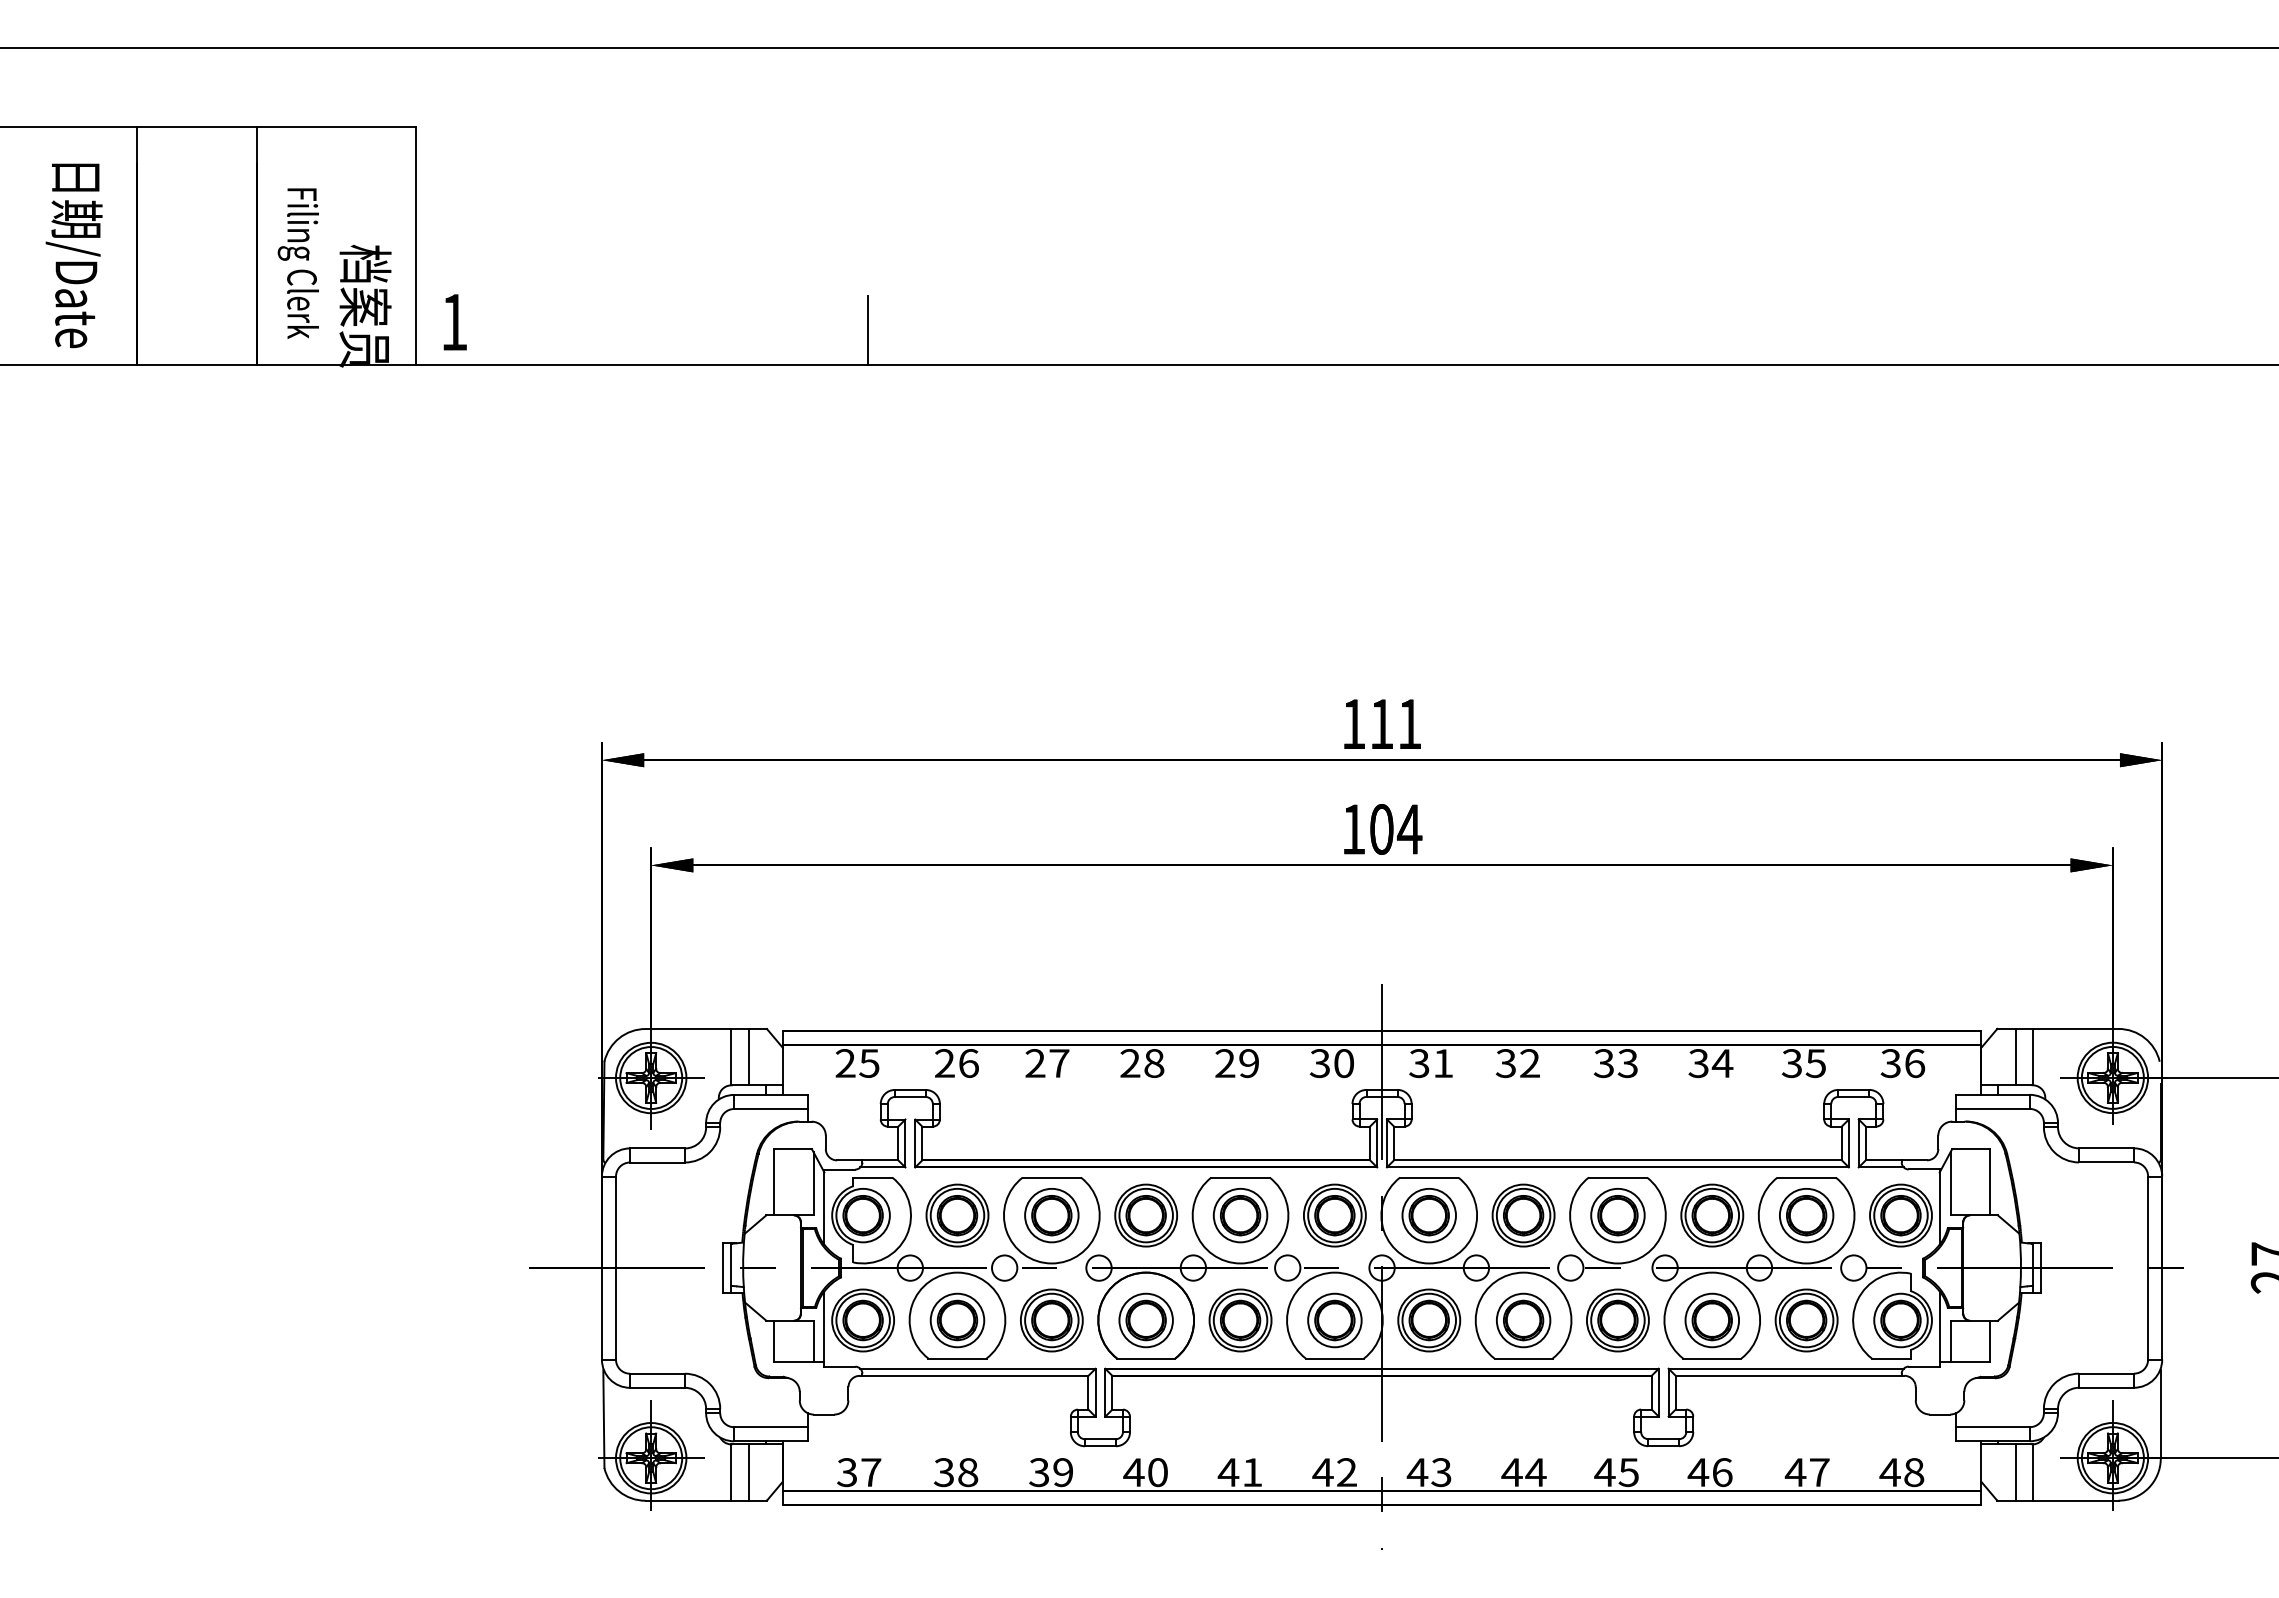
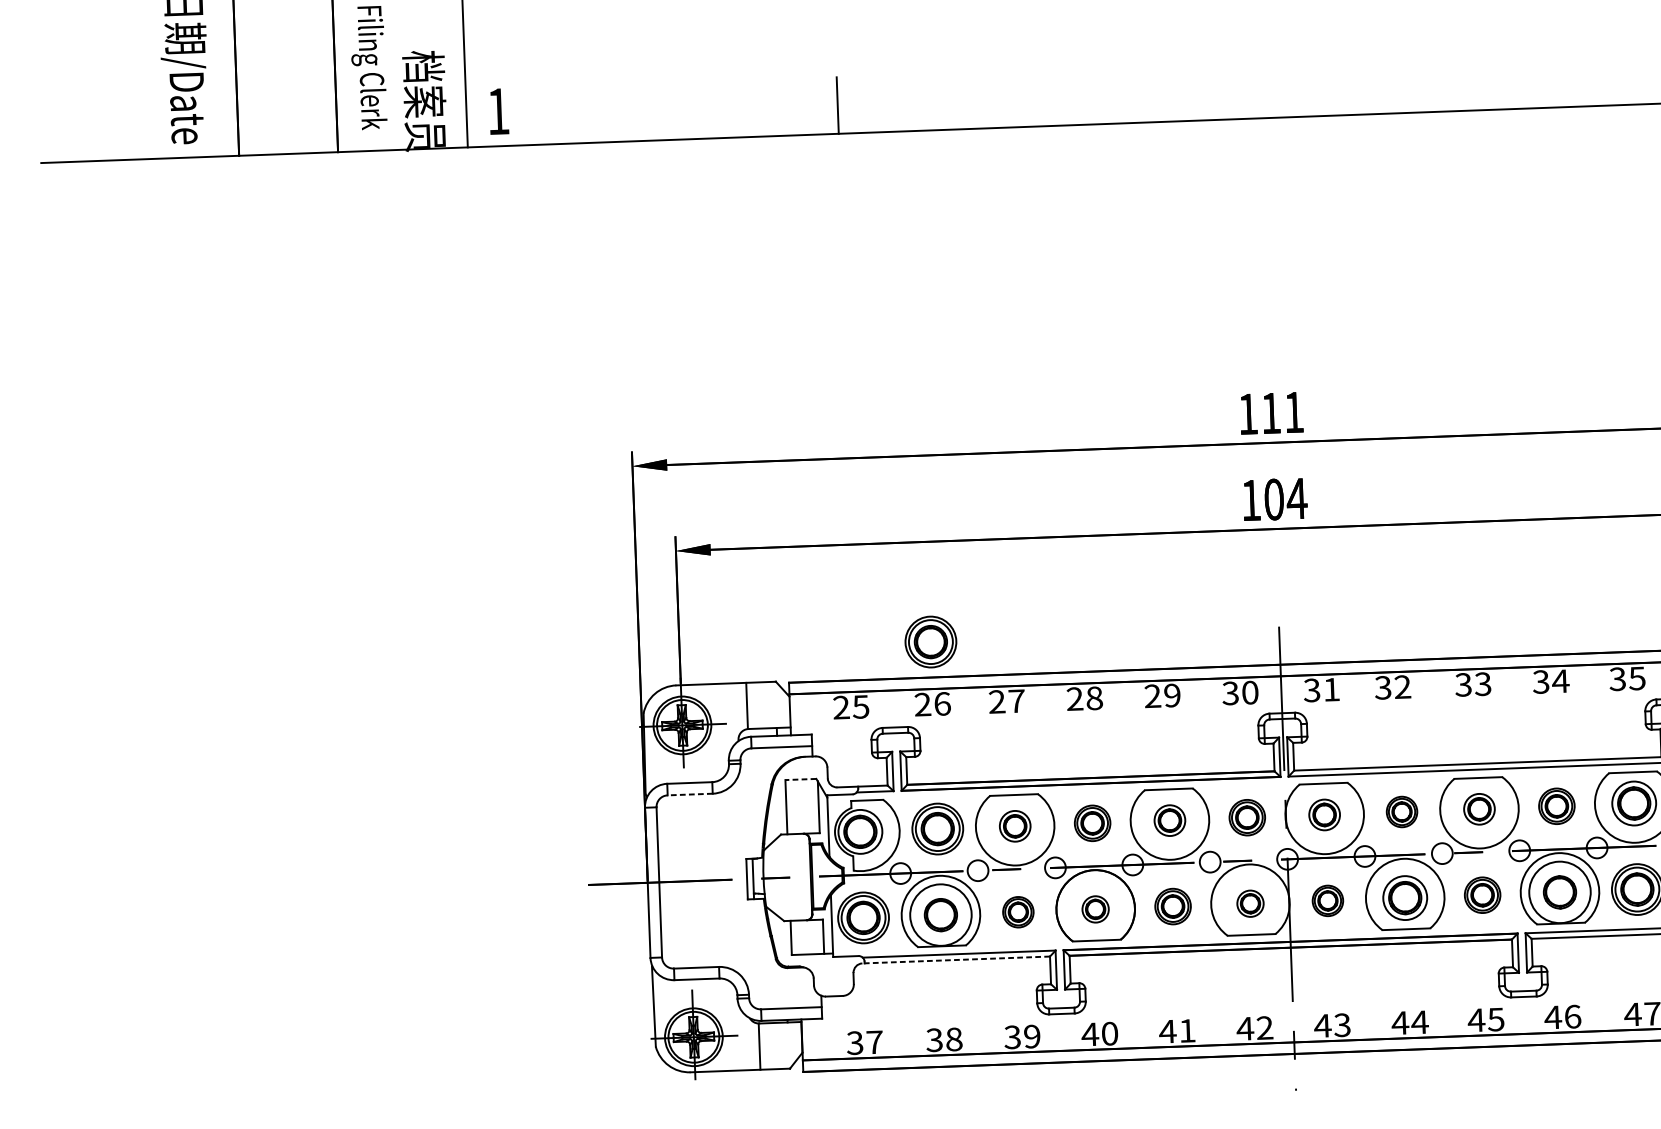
part: (957, 987) -> (930, 641), added
line: (748, 1057) -> (761, 705), removed
line: (793, 1149) -> (801, 779), solid -> dashed
line: (657, 1162) -> (690, 794), solid -> dashed
part: (1051, 1215) -> (1014, 826), size x0.7
part: (1146, 1215) -> (1092, 823), size x0.7
part: (1240, 1215) -> (1169, 820), size x0.7
part: (1334, 1215) -> (1246, 817), size x0.7
part: (1428, 1215) -> (1324, 814), size x0.7
part: (1523, 1215) -> (1401, 811), size x0.6
part: (1617, 1215) -> (1479, 809), size x0.7
part: (1712, 1215) -> (1557, 806), size x0.7
circle: (957, 1320) -> (940, 915), size x1.4
part: (1051, 1320) -> (1018, 912), size x0.6
part: (1145, 1320) -> (1095, 909), size x0.6
part: (1240, 1320) -> (1173, 906), size x0.7
part: (1334, 1320) -> (1250, 903), size x0.6
part: (1429, 1320) -> (1328, 900), size x0.6
part: (1617, 1320) -> (1482, 895), size x0.7
circle: (1712, 1320) -> (1560, 892), size x1.4
line: (973, 1375) -> (955, 959), solid -> dashed
line: (748, 1472) -> (774, 1046), removed

